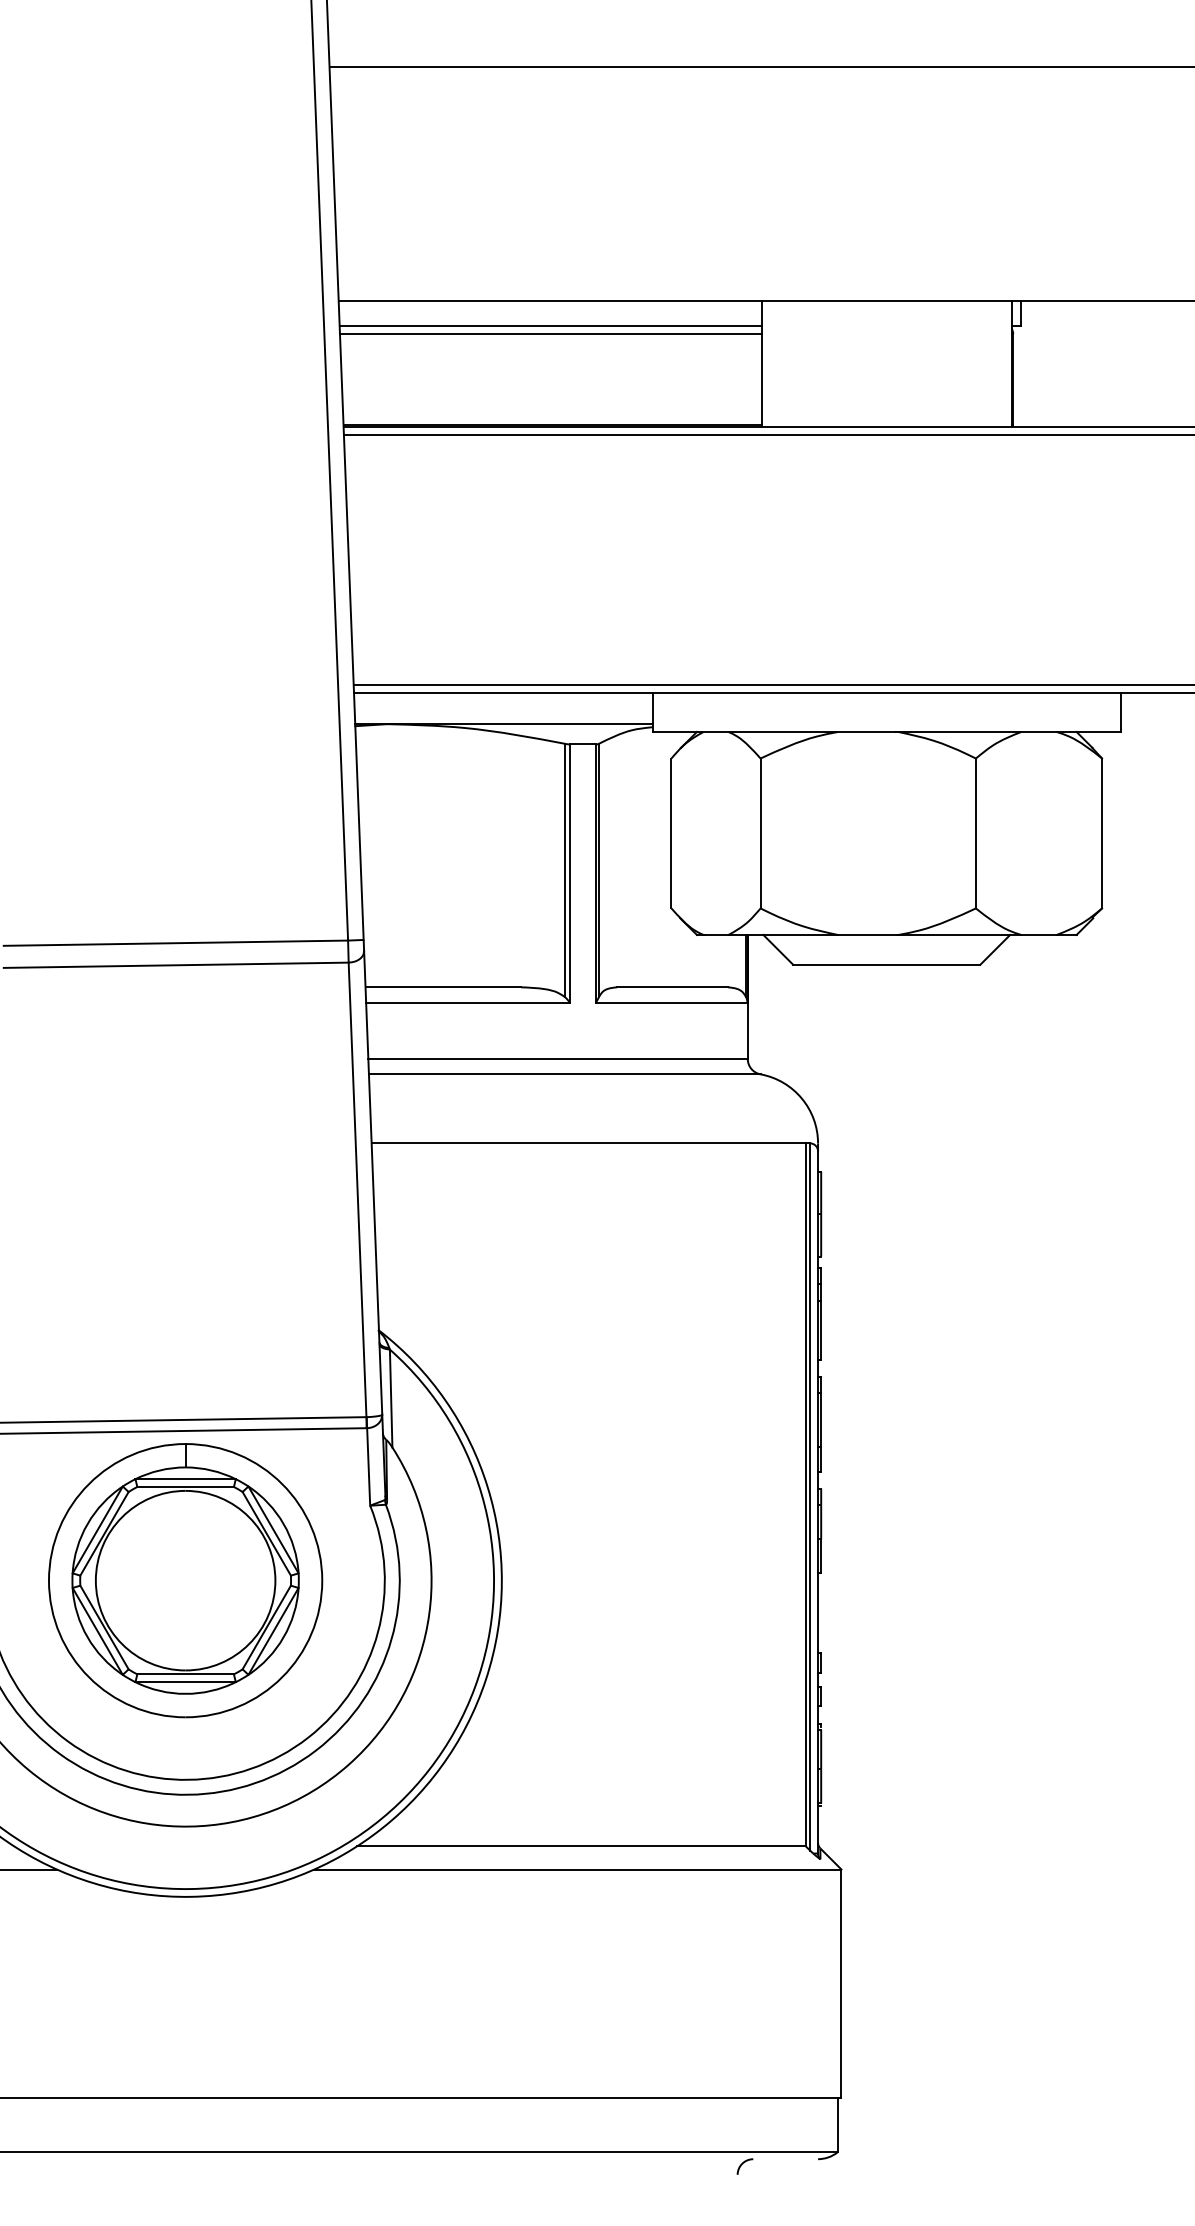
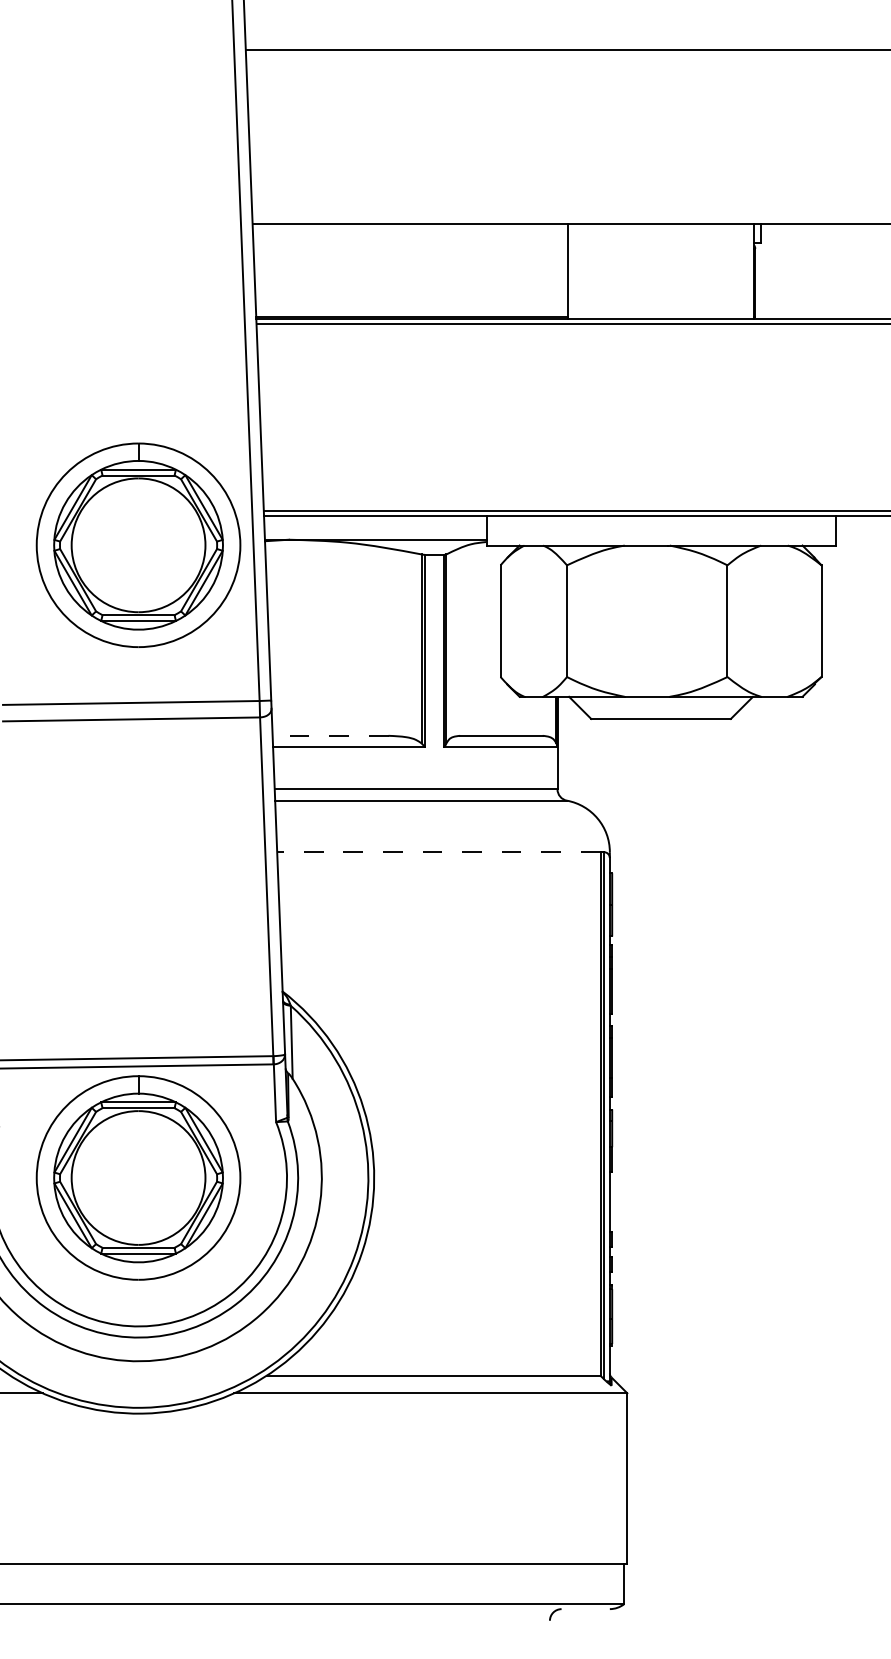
line: (550, 325) -> (410, 242), removed
line: (550, 333) -> (410, 248), removed
part: (185, 731) -> (138, 545), added
line: (443, 987) -> (330, 735), solid -> dashed
line: (588, 1143) -> (438, 852), solid -> dashed

